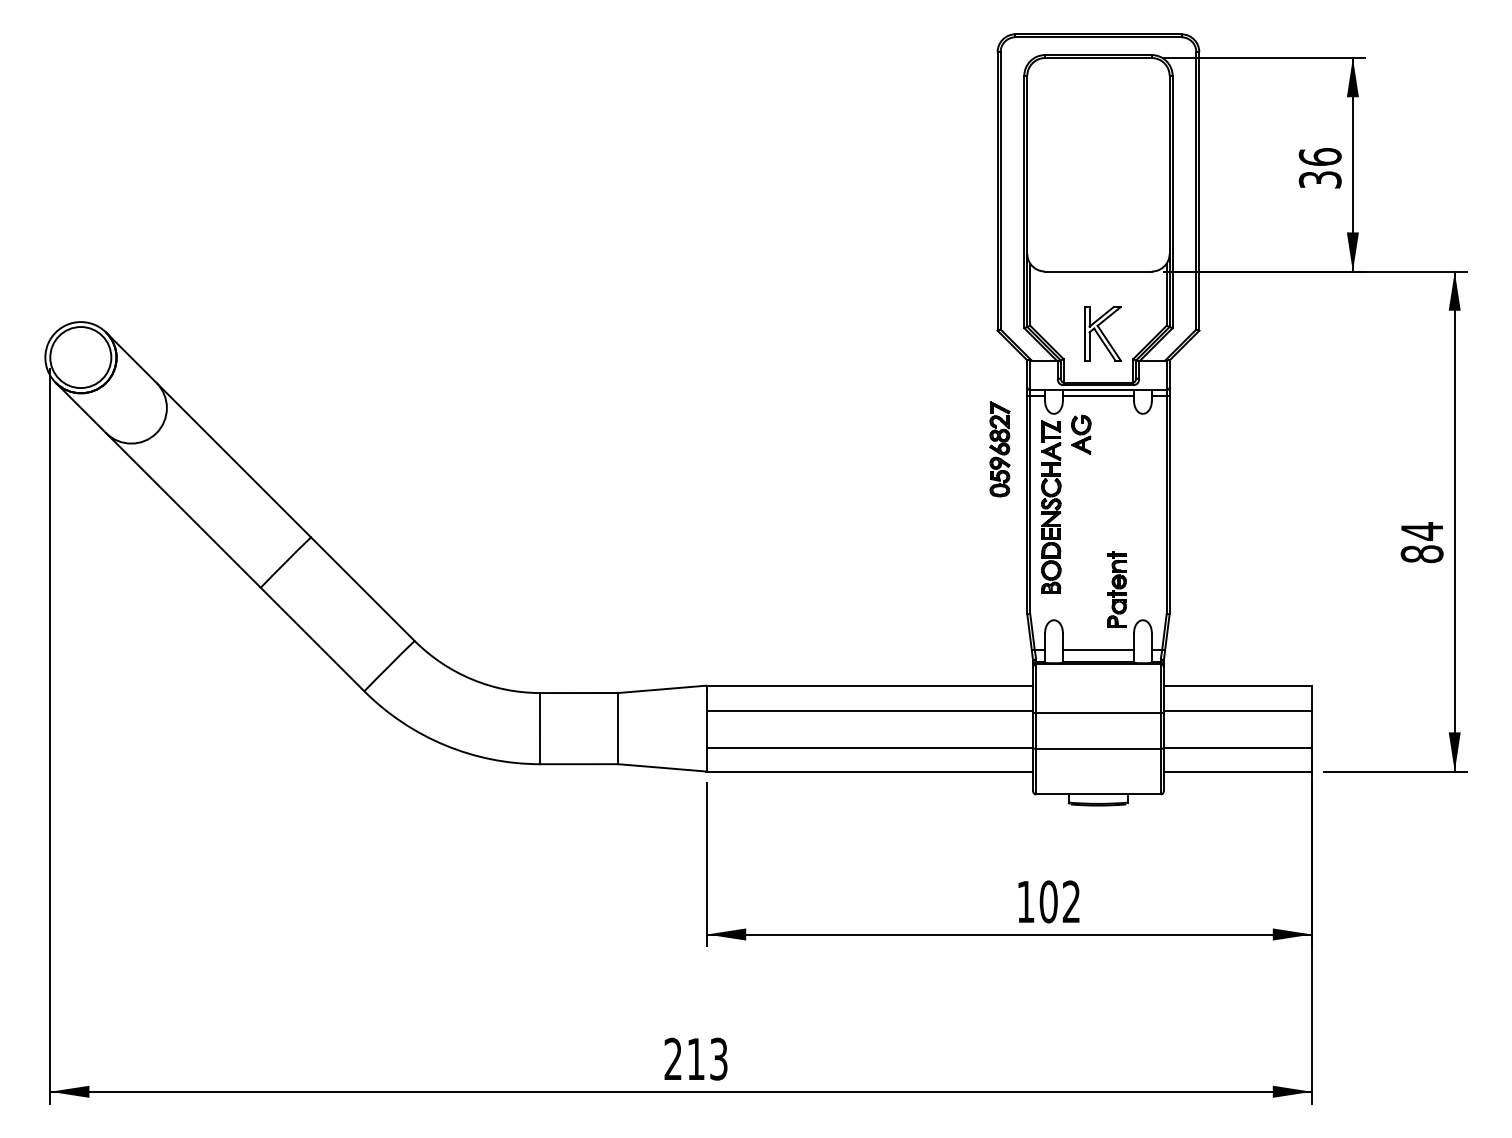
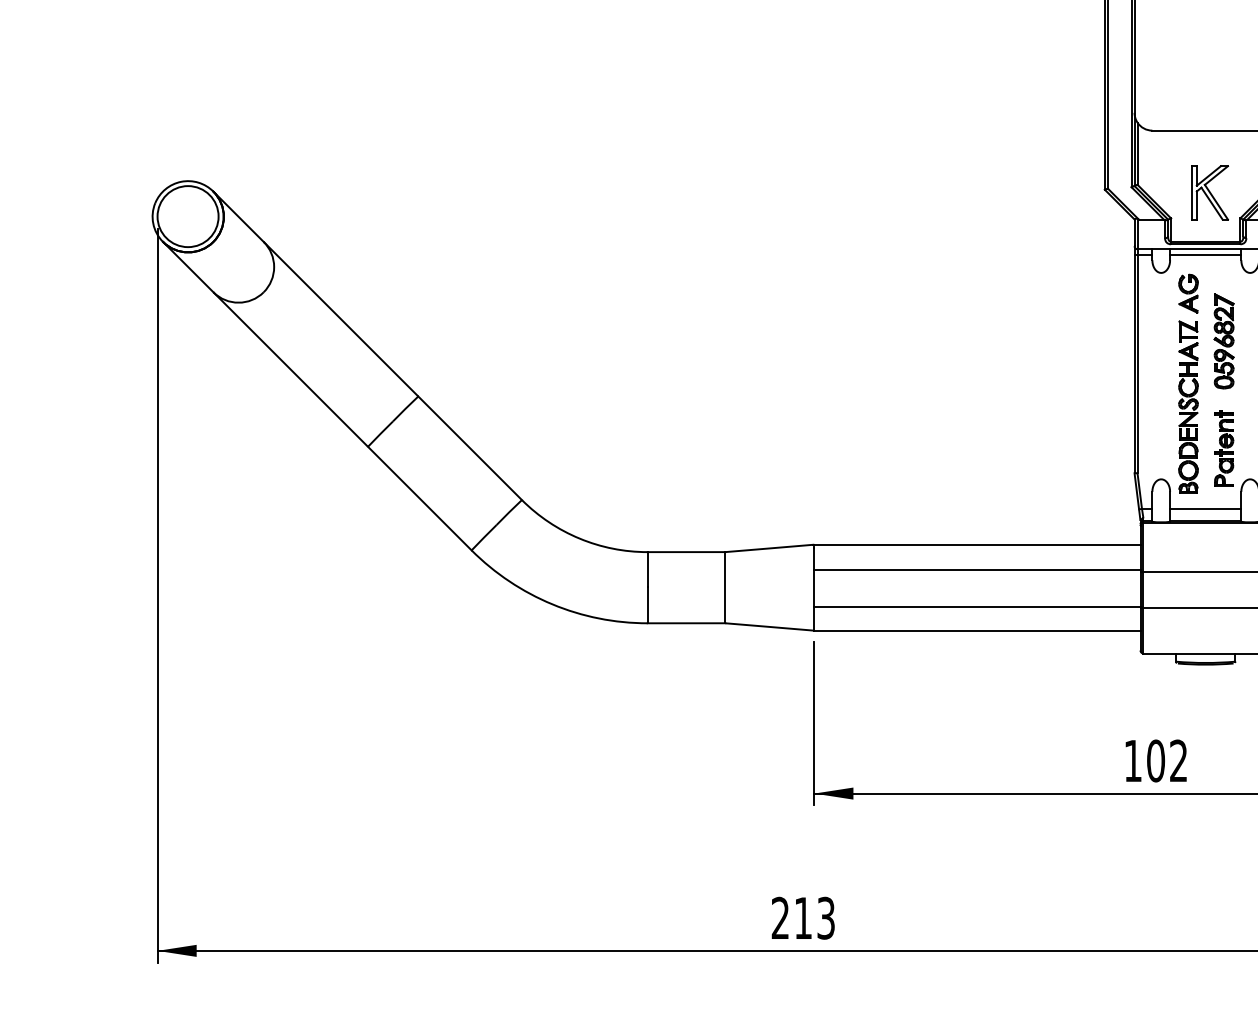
part: (999, 449) -> (1223, 341), moved
part: (1051, 506) -> (1188, 406), moved

